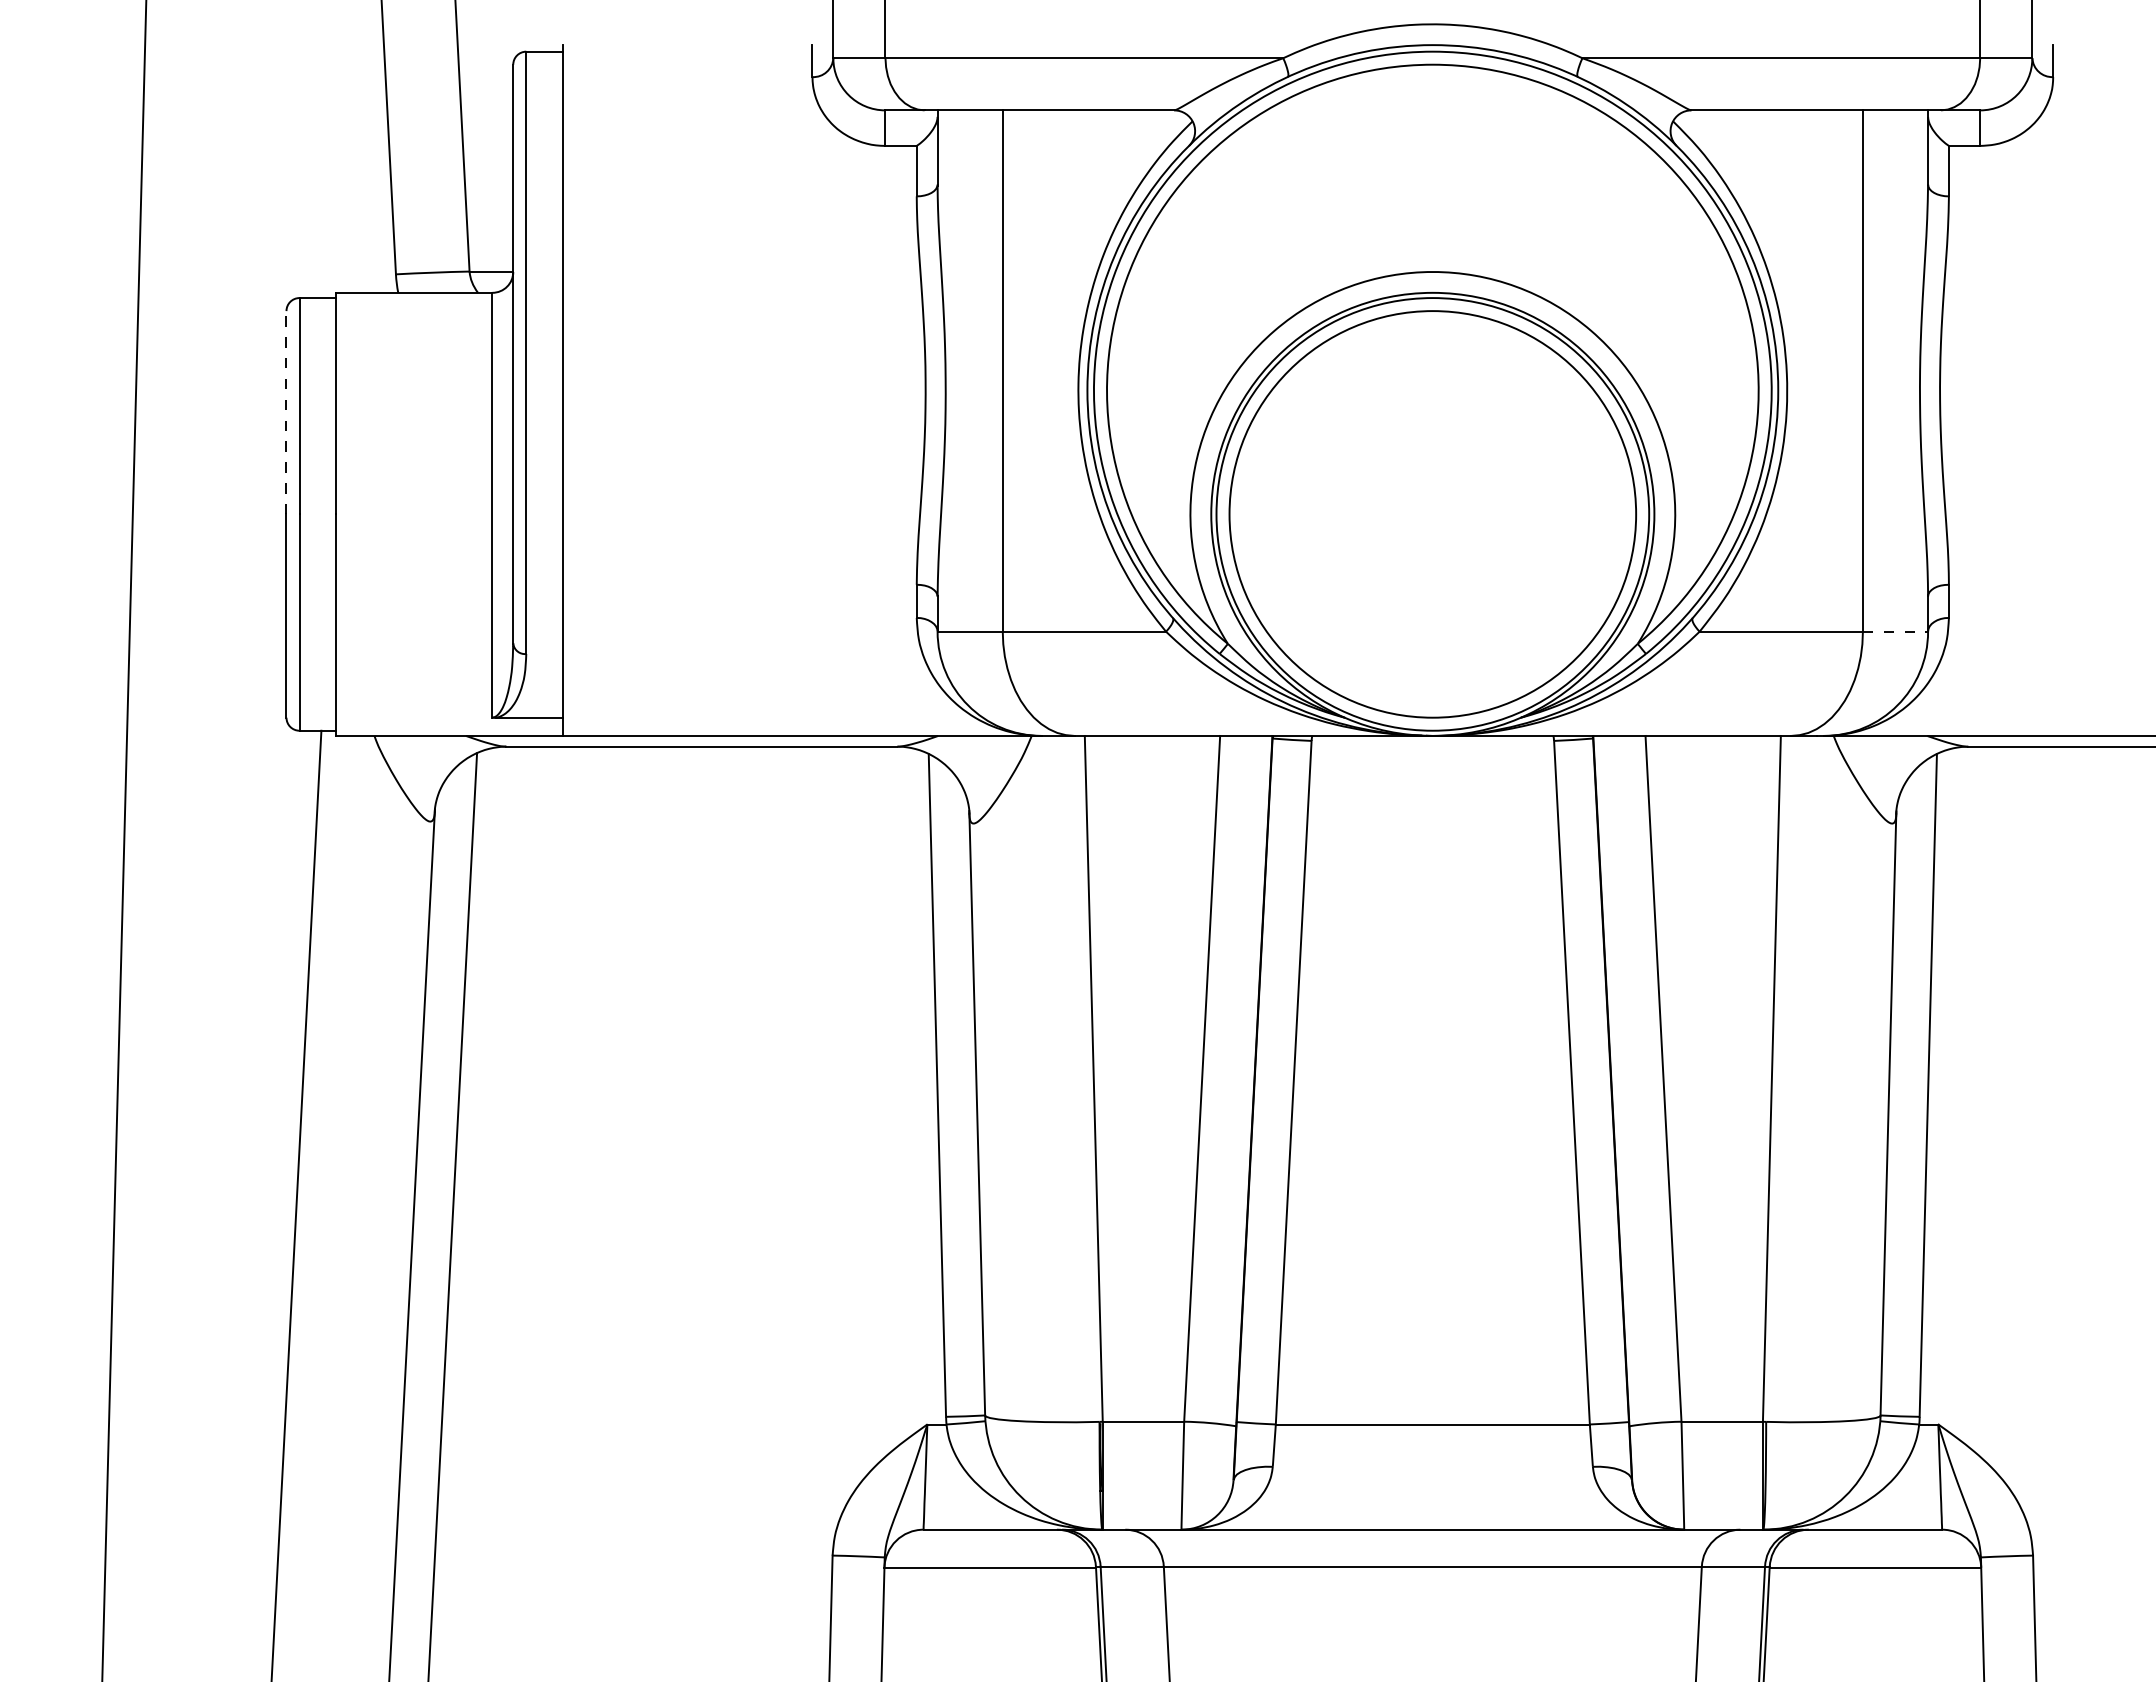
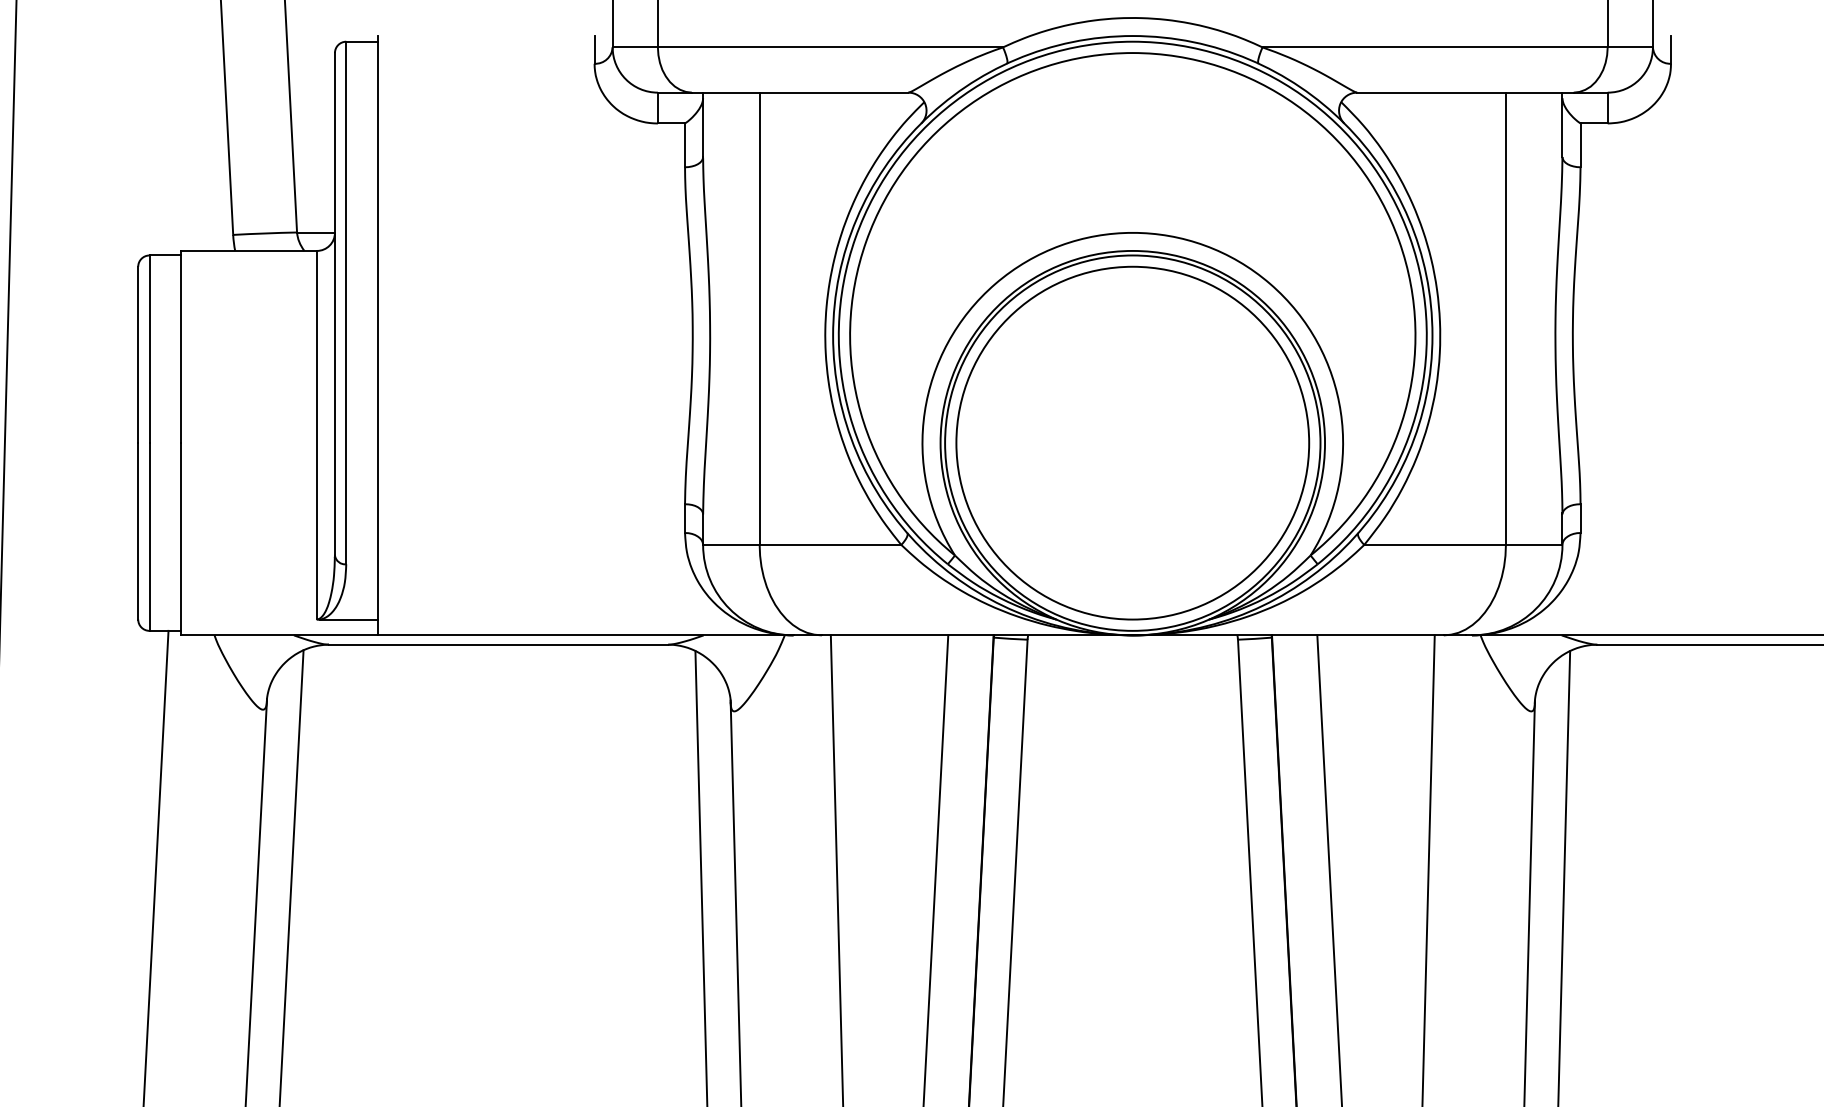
line: (286, 412) -> (138, 354), dashed -> solid
line: (1895, 631) -> (1534, 544), dashed -> solid

